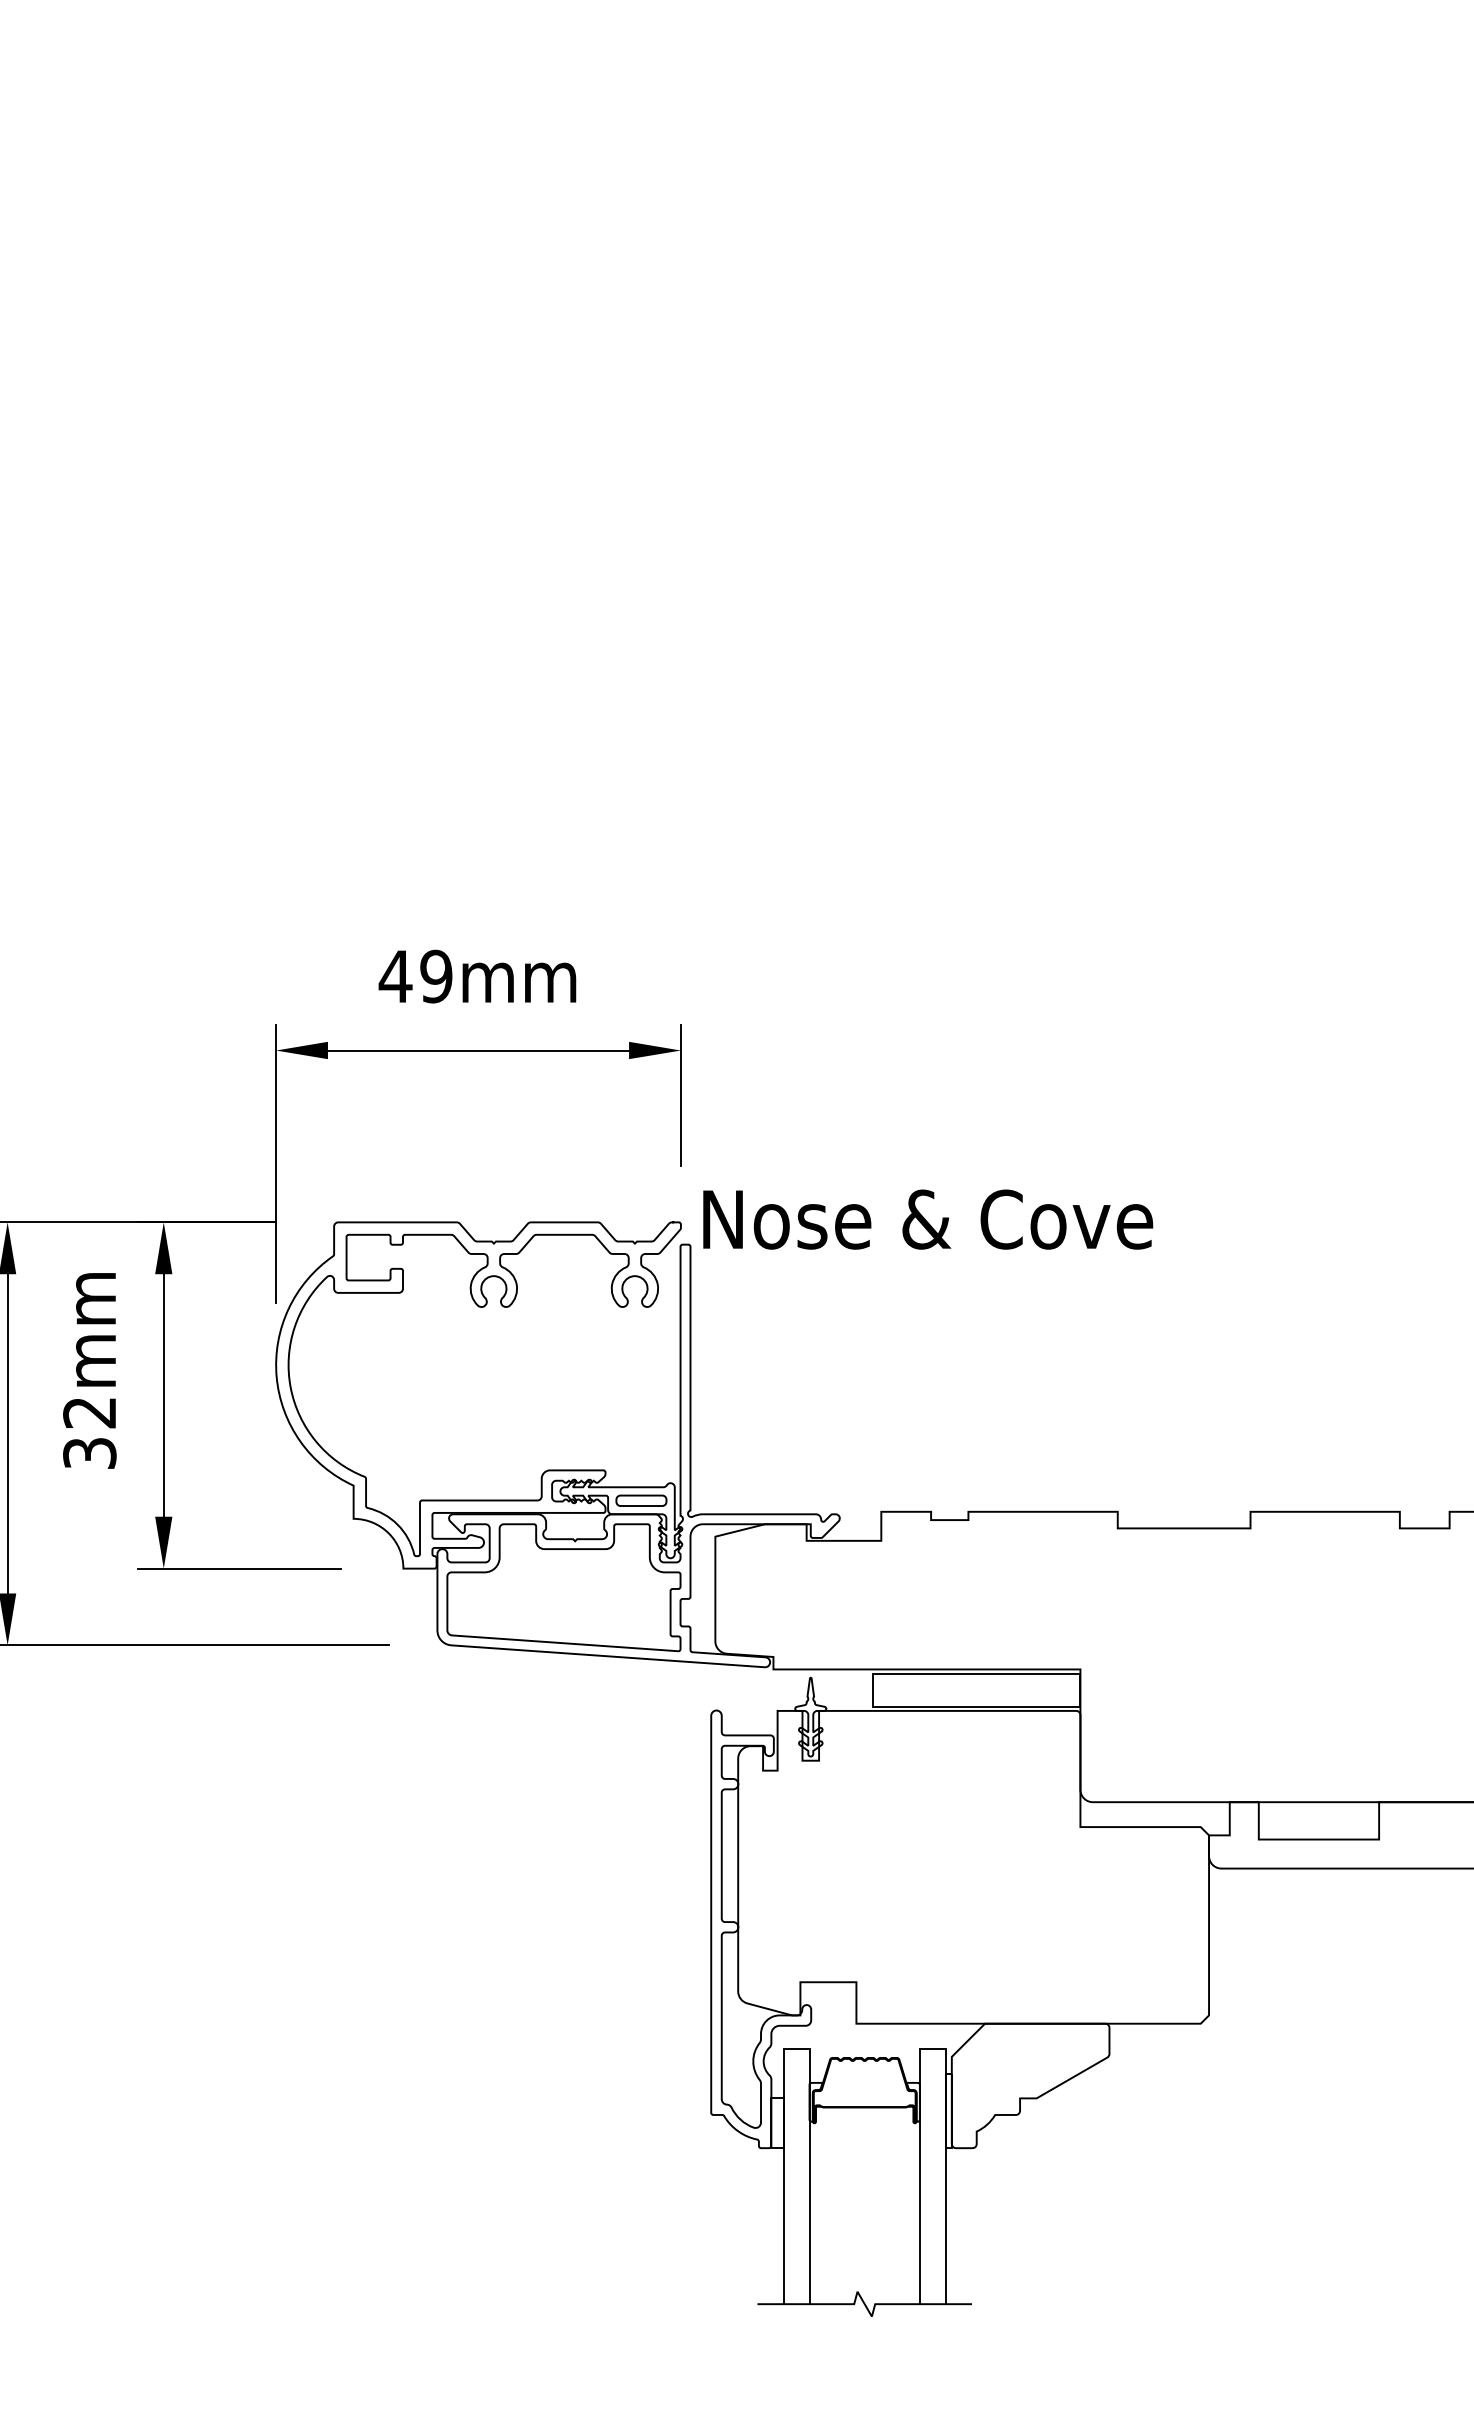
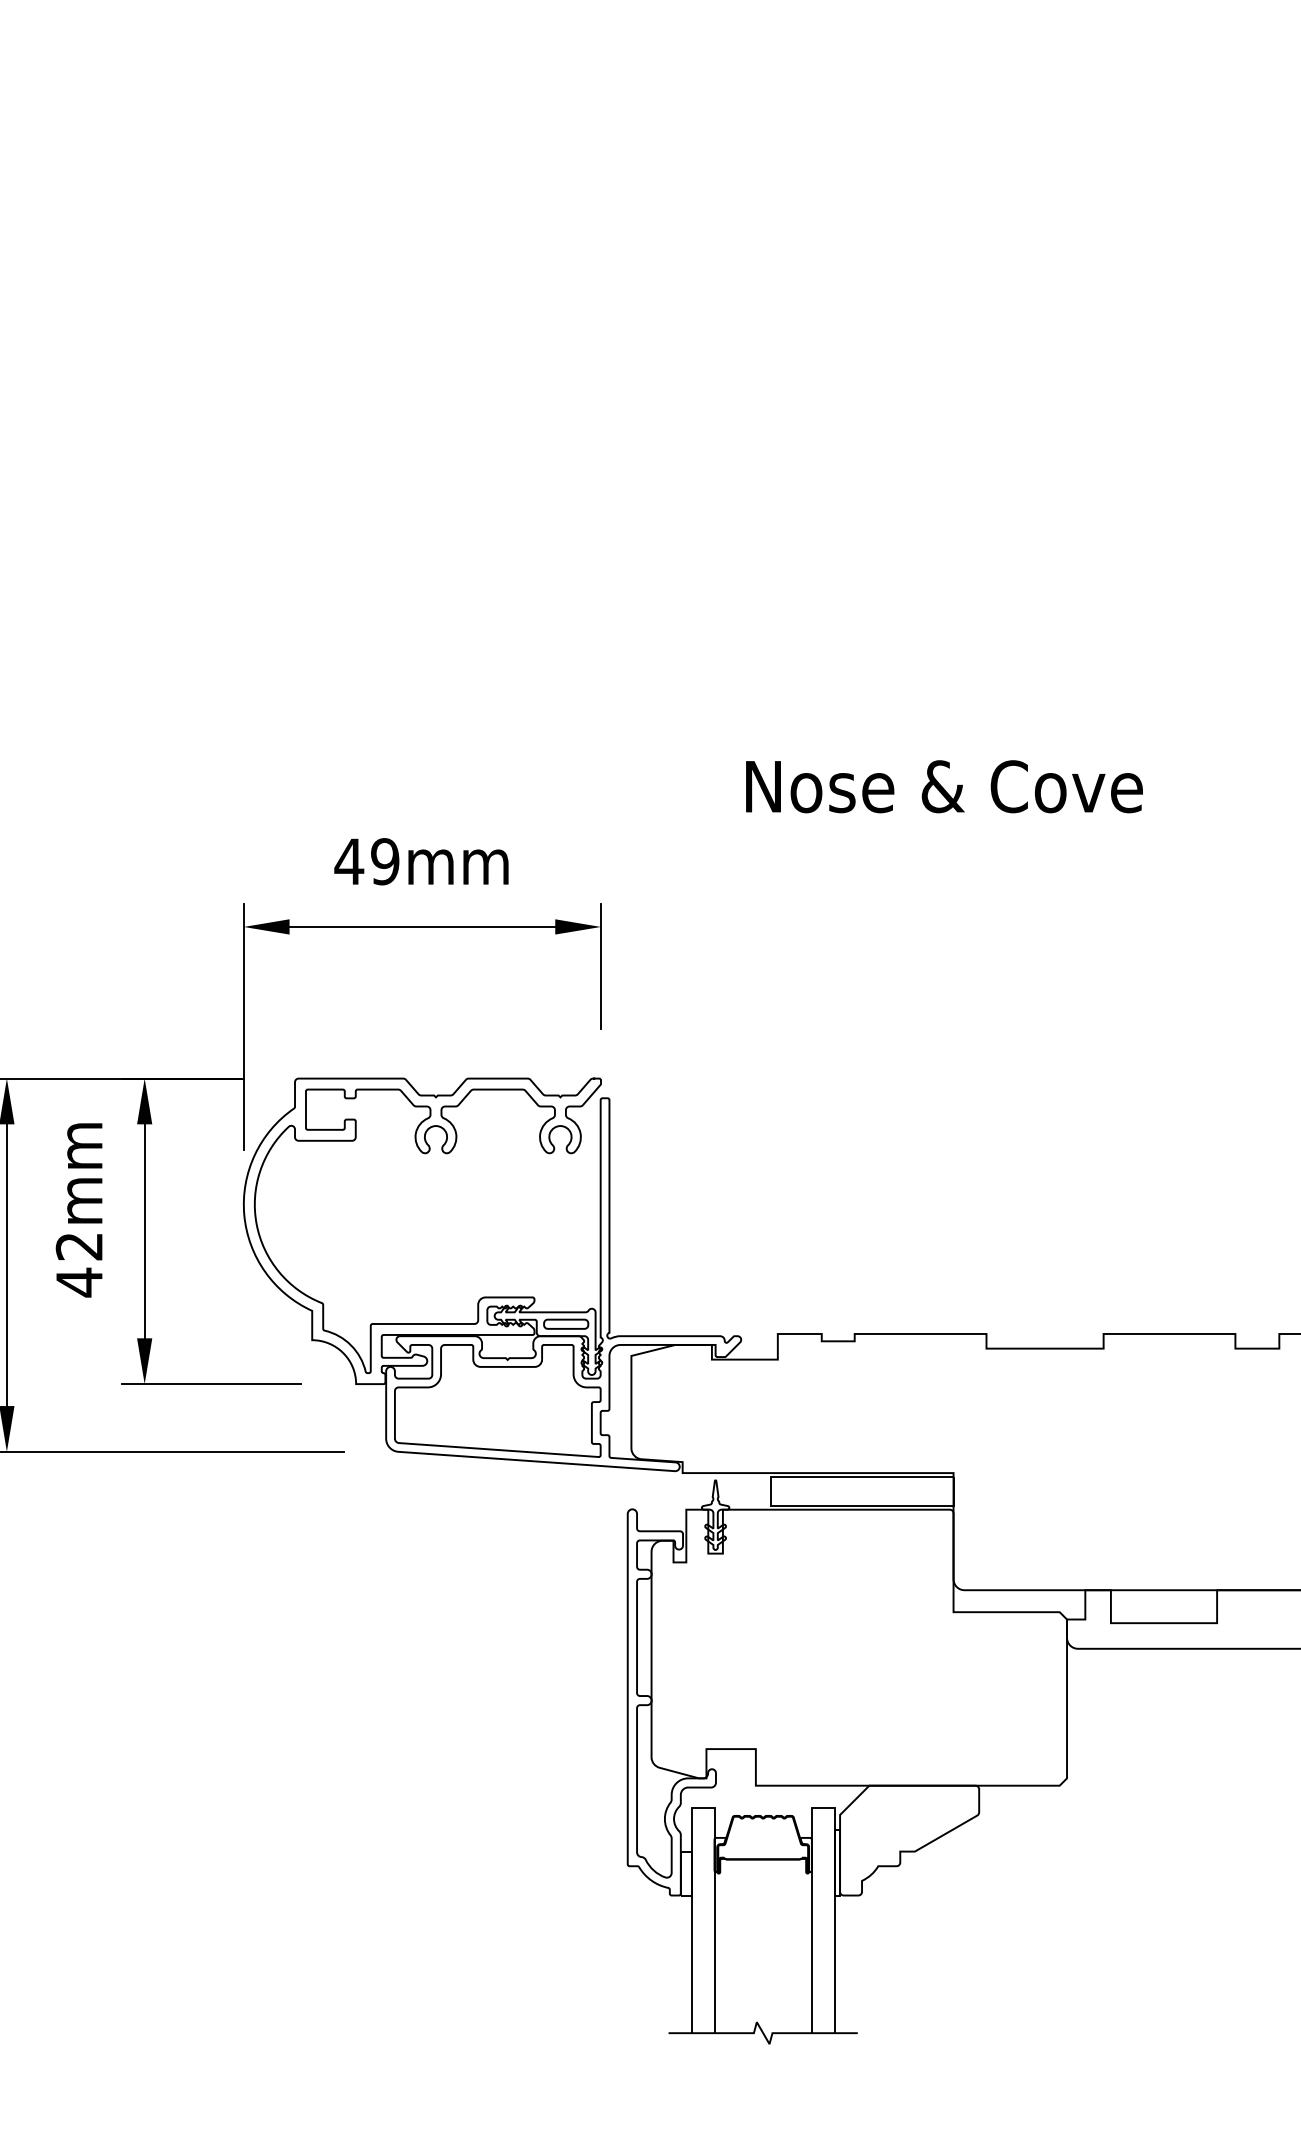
text: (928, 1219) -> (944, 786), moved
text: (89, 1453) -> (79, 1282), 32mm -> 42mm

